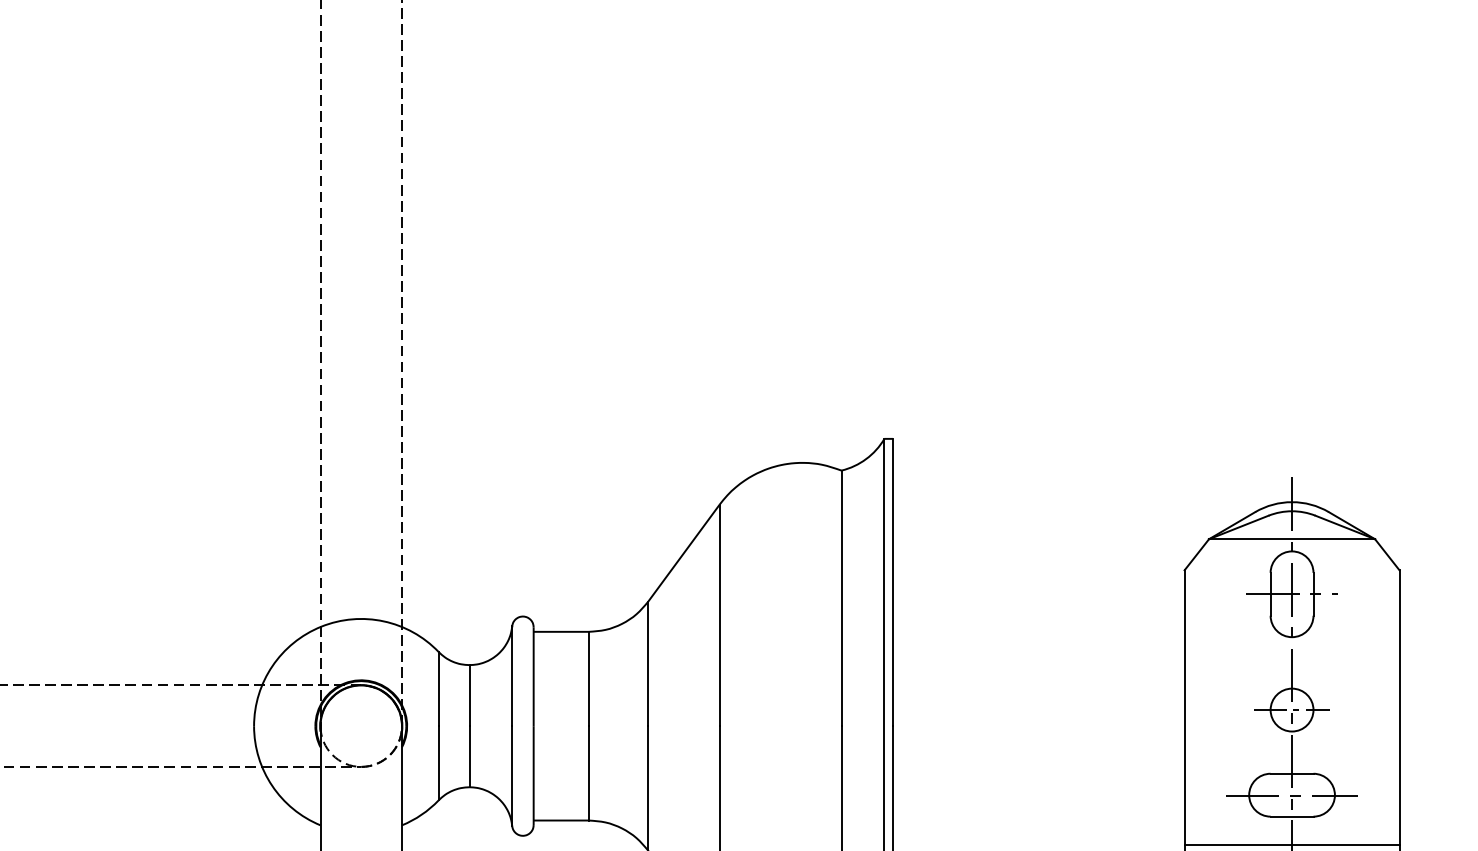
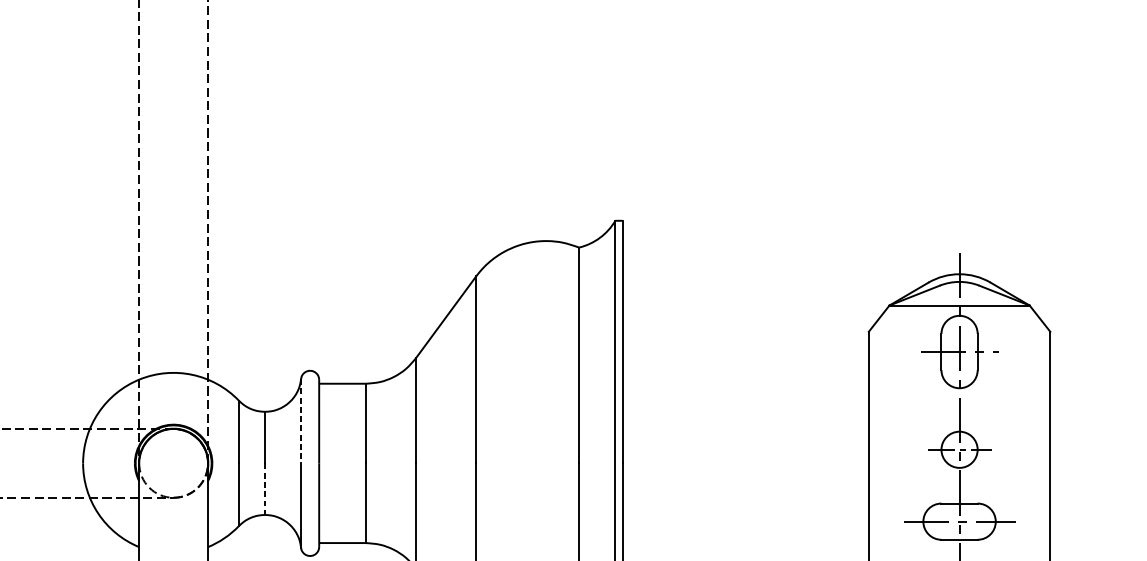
line: (512, 676) -> (301, 421), solid -> dashed
line: (469, 756) -> (265, 488), solid -> dashed

